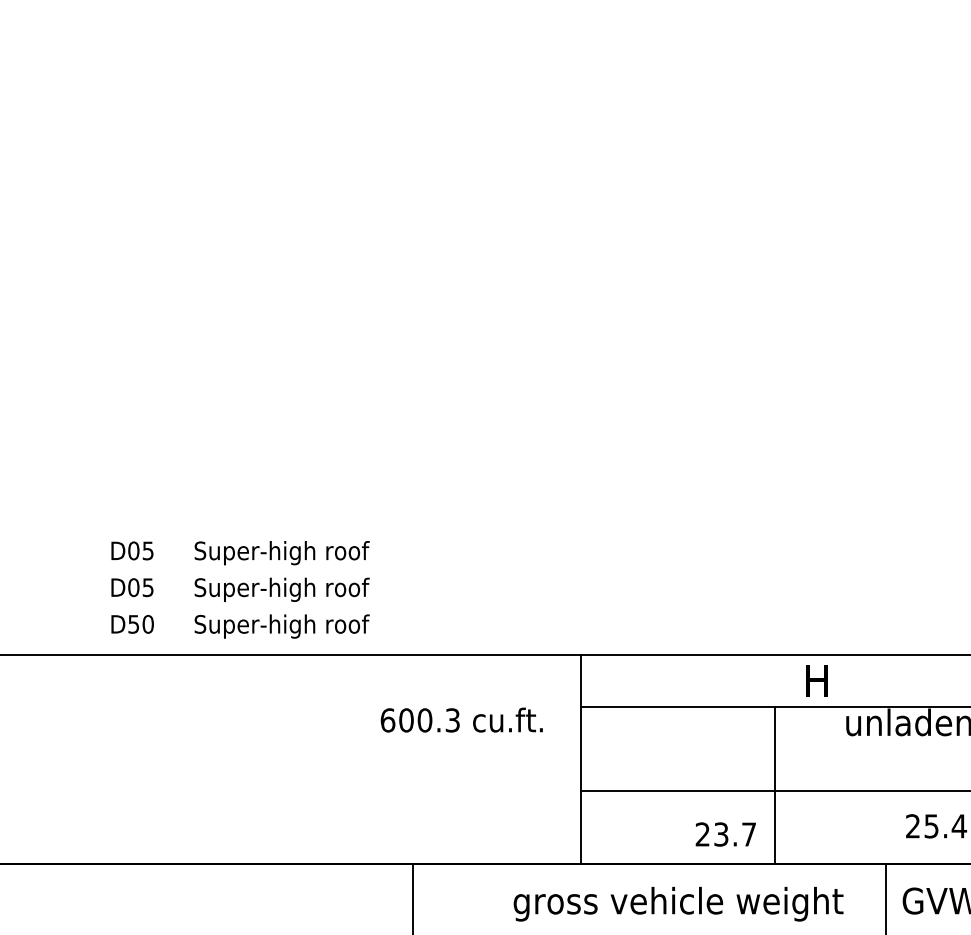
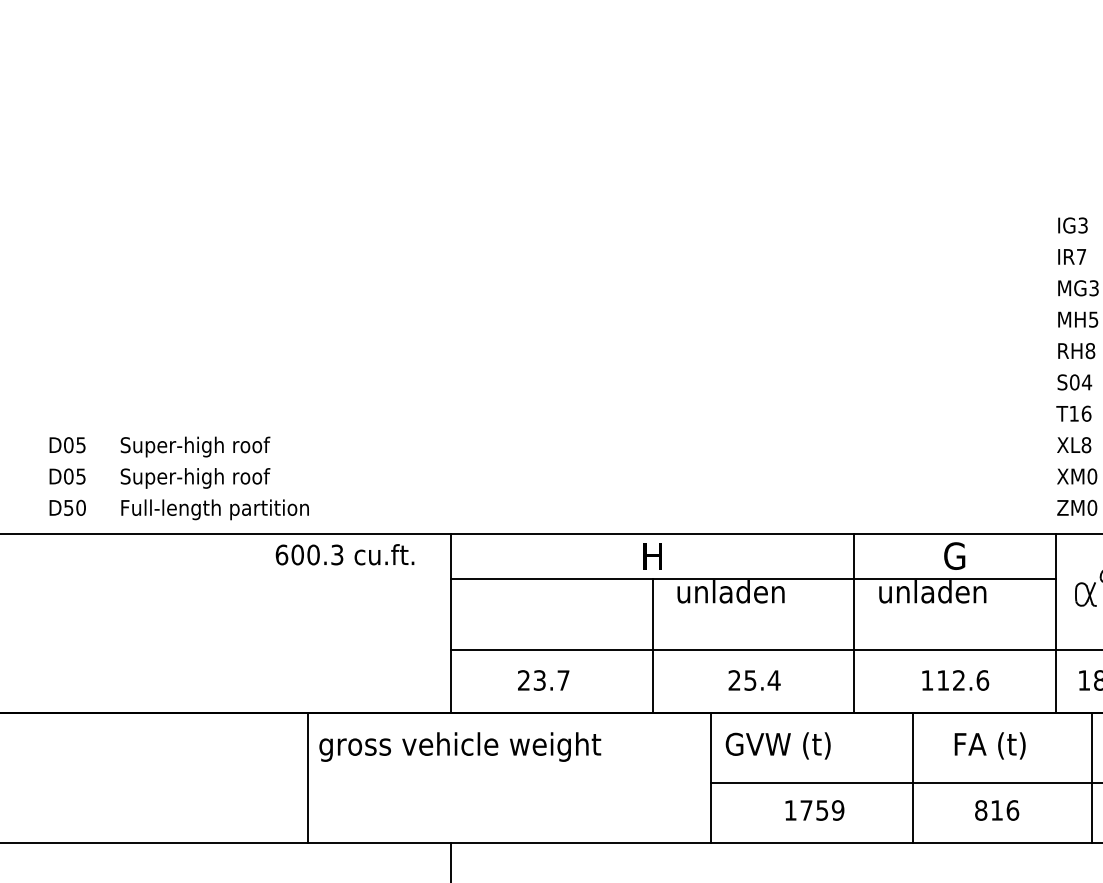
text: (304, 626) -> (214, 509), Super-high roof -> Full-length partition
text: (461, 719) -> (344, 554), moved
line: (774, 785) -> (652, 645), moved
text: (725, 834) -> (543, 680), moved
text: (678, 903) -> (460, 746), moved

